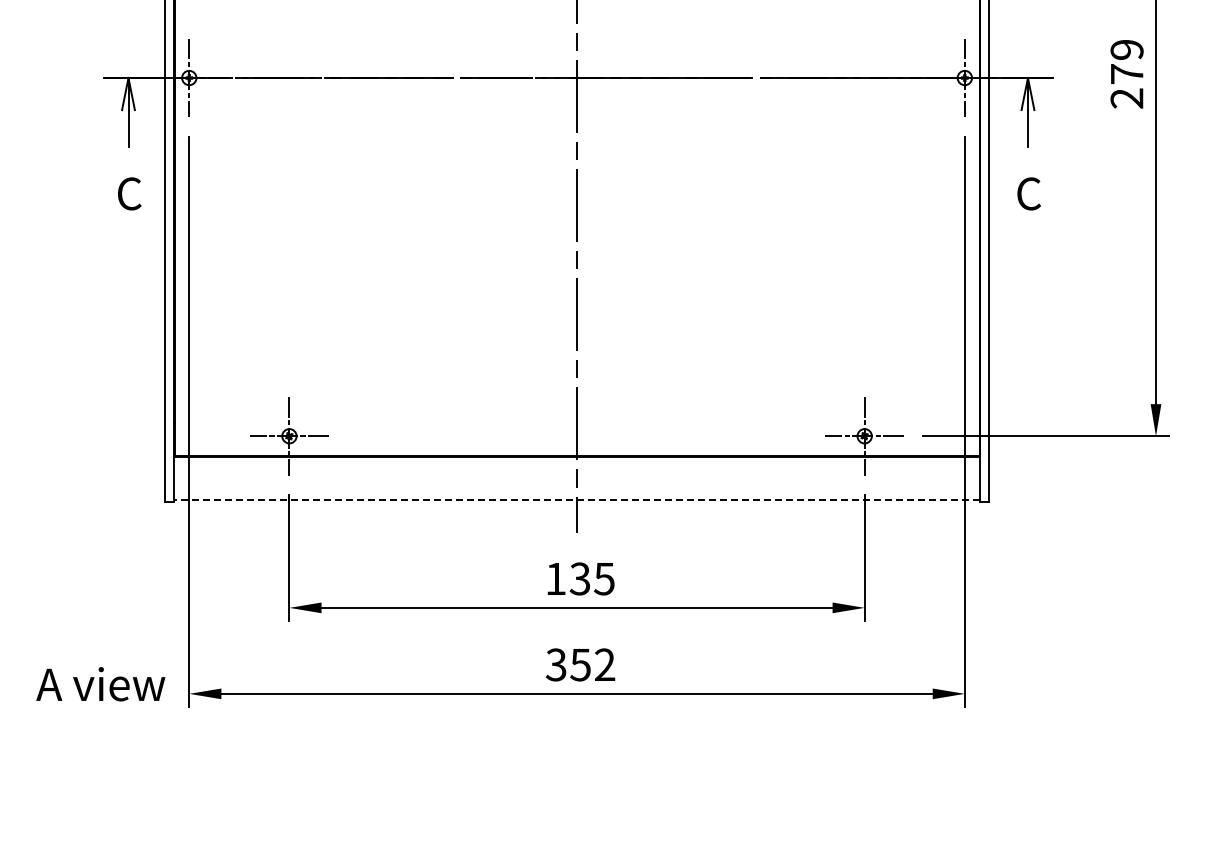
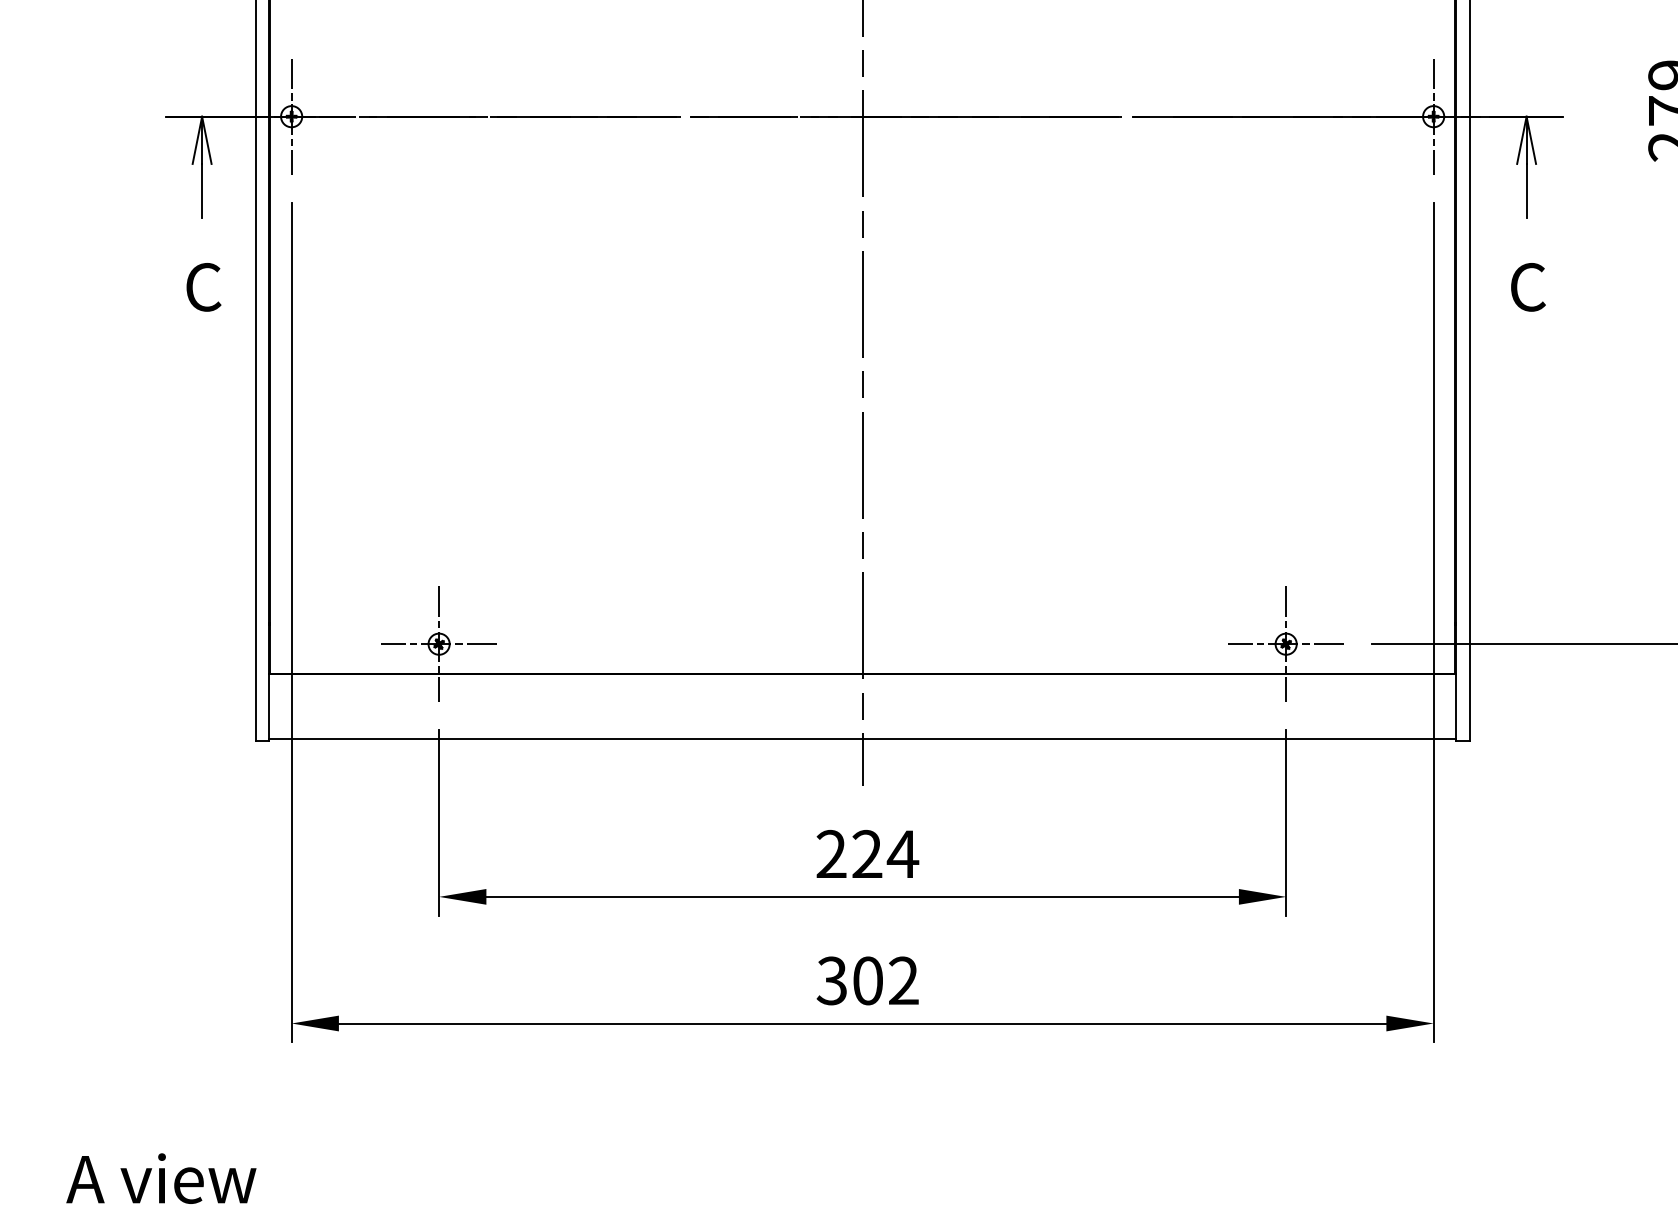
line: (576, 500) -> (861, 738), dashed -> solid
text: (580, 578) -> (867, 853), 135 -> 224
text: (580, 664) -> (867, 980), 352 -> 302
text: (100, 684) -> (160, 1179), moved

